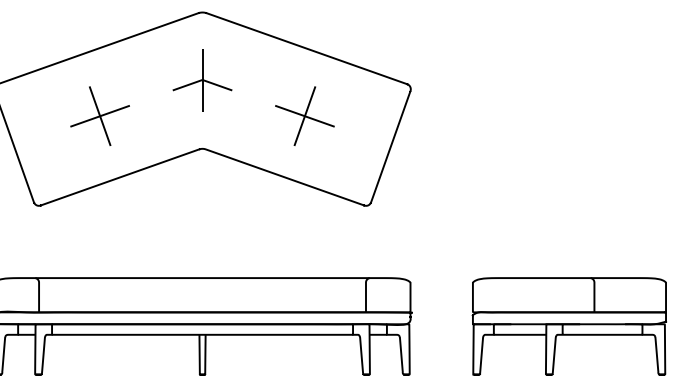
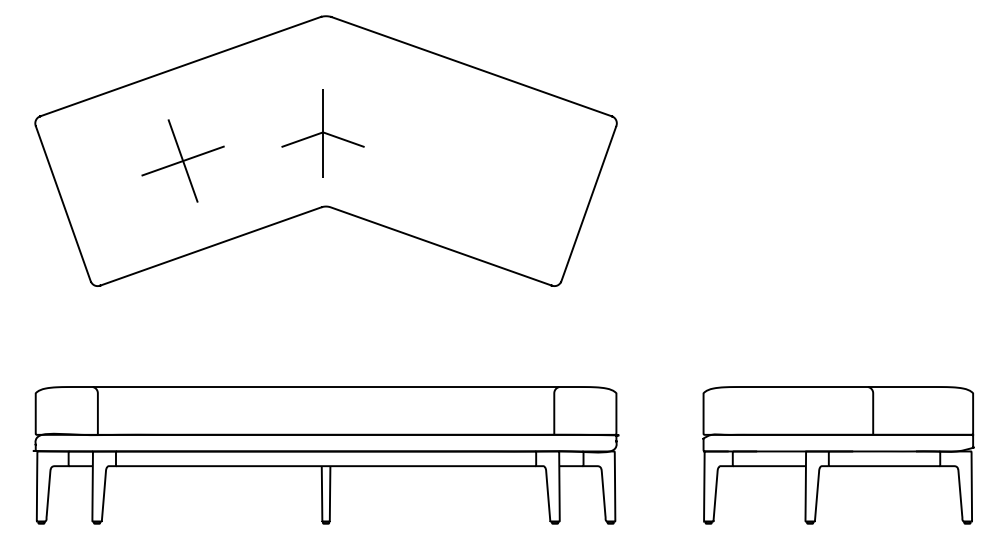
part: (202, 80) -> (322, 133), moved
part: (304, 115) -> (468, 160), removed

